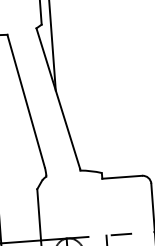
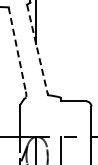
line: (58, 98) -> (37, 49), solid -> dashed
line: (26, 101) -> (17, 49), solid -> dashed

